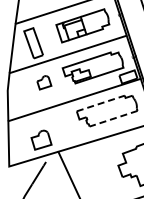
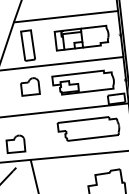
part: (44, 82) -> (30, 87), size x1.43
line: (101, 103) -> (84, 120), dashed -> solid
line: (113, 118) -> (93, 137), dashed -> solid

